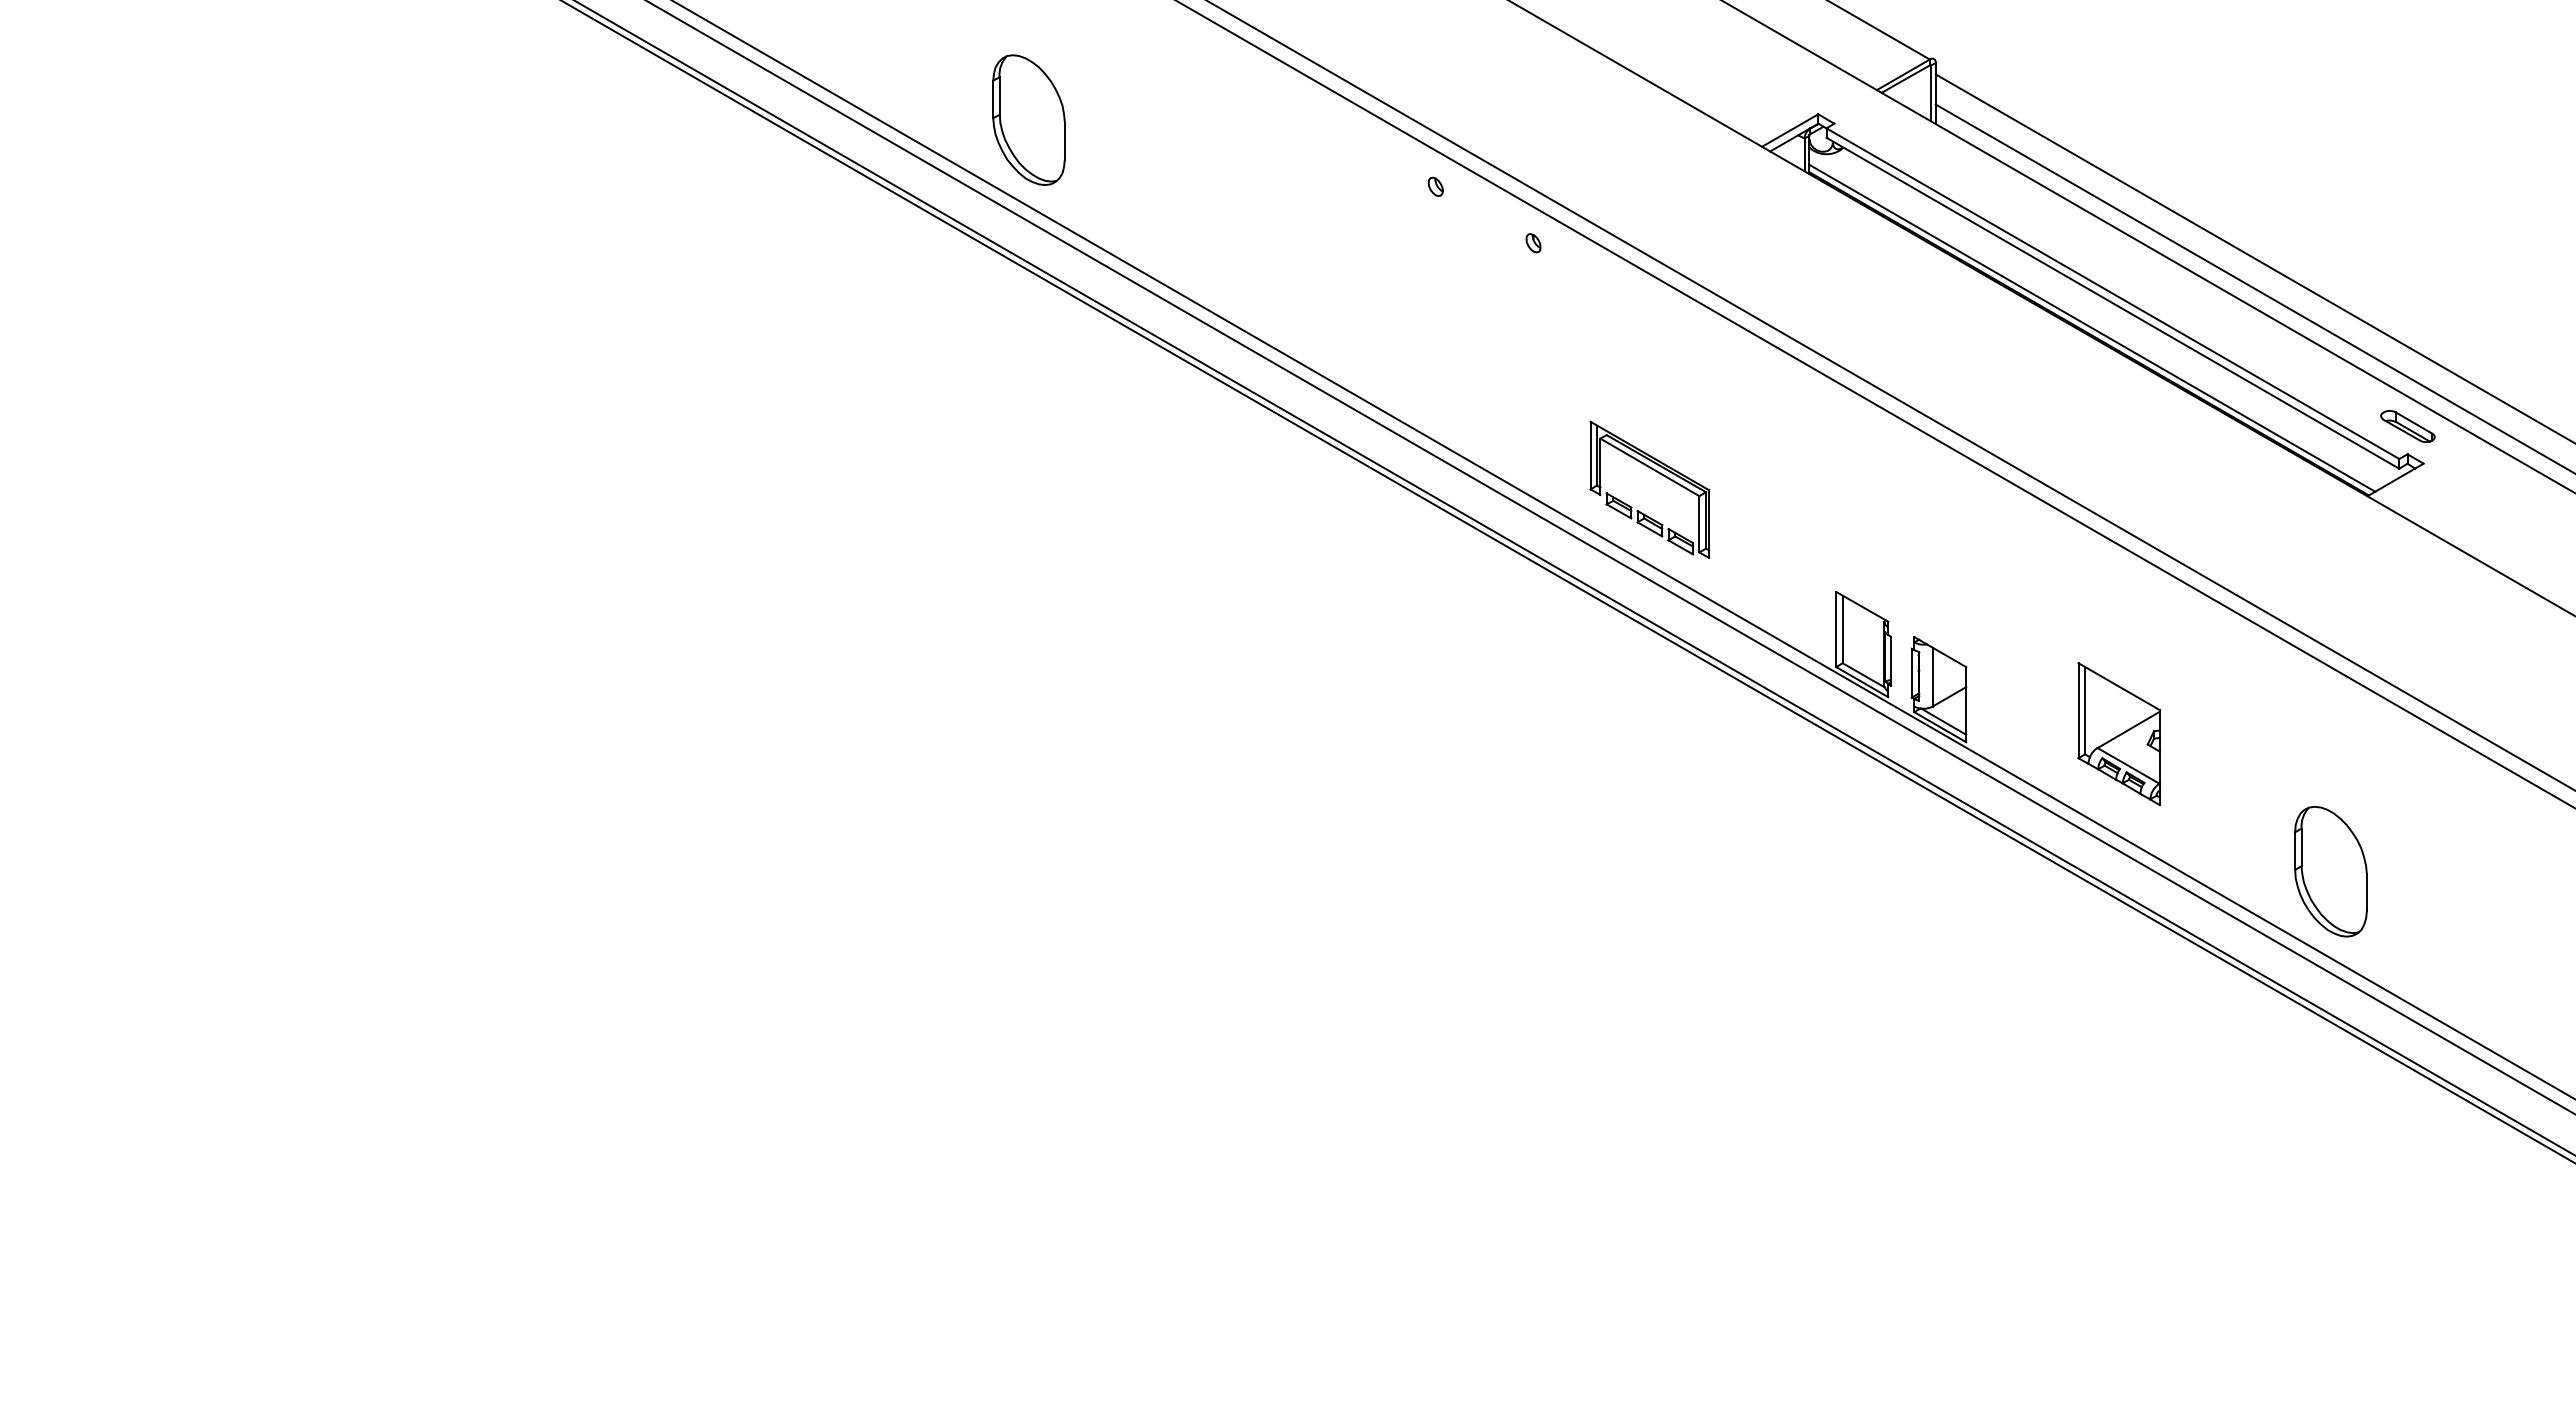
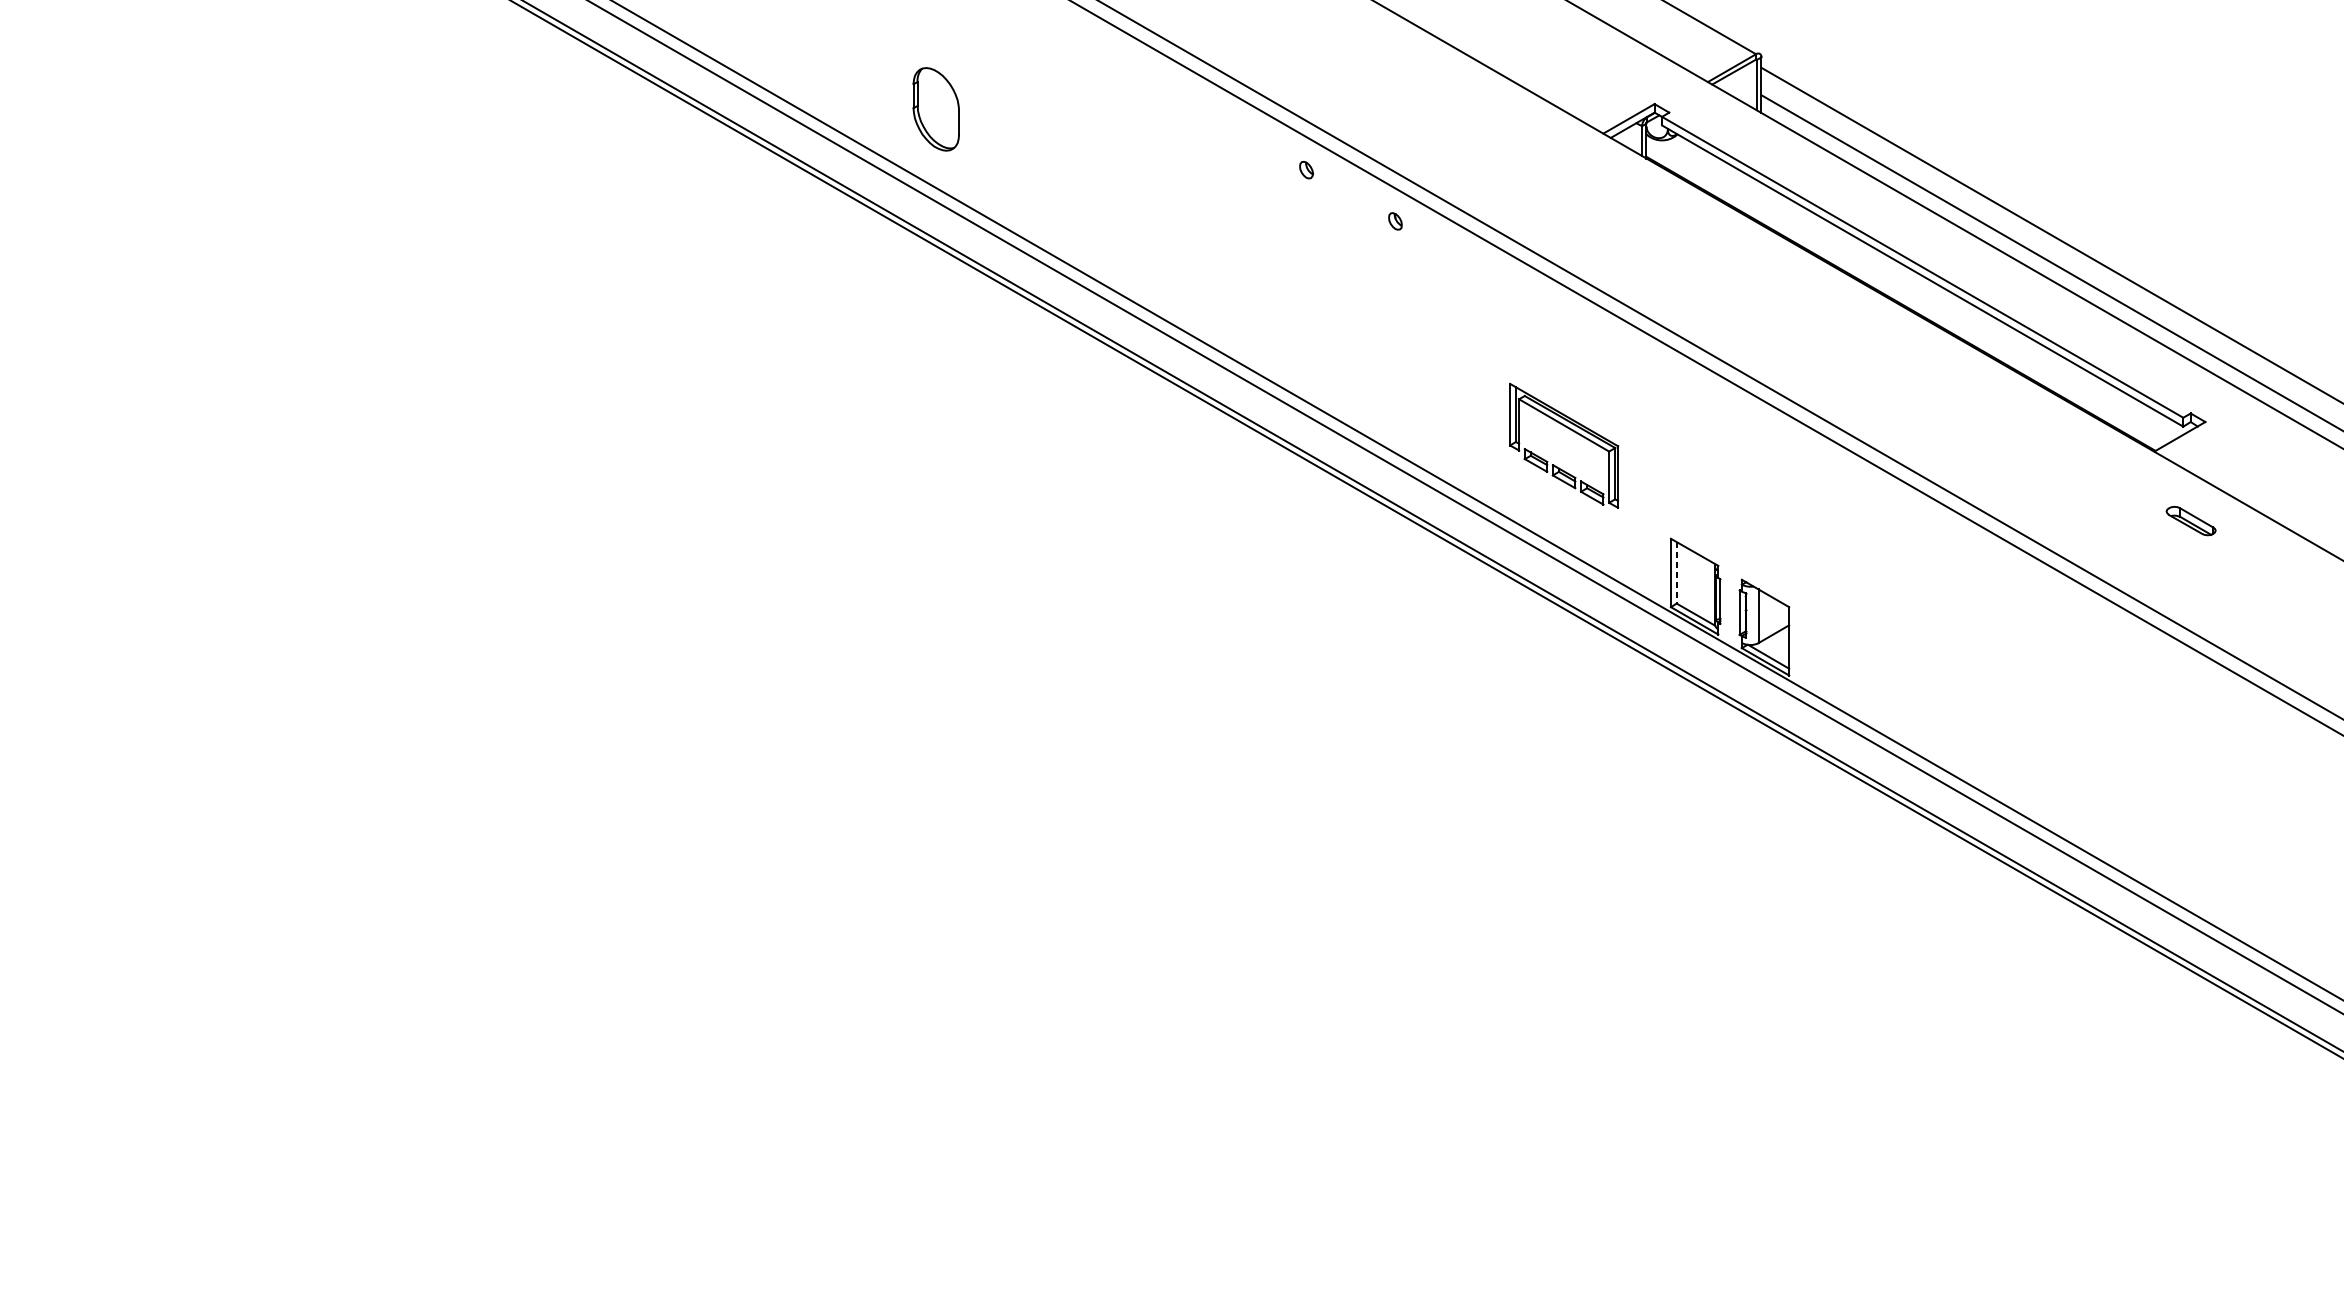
part: (1028, 119) -> (935, 108), size x0.7
line: (2092, 327) -> (1904, 298), removed
part: (2407, 426) -> (2190, 521), moved
part: (1658, 473) -> (1571, 430), moved
line: (1842, 629) -> (1676, 572), solid -> dashed
part: (2118, 734) -> (1927, 668), removed
part: (2330, 871) -> (2120, 793), removed

